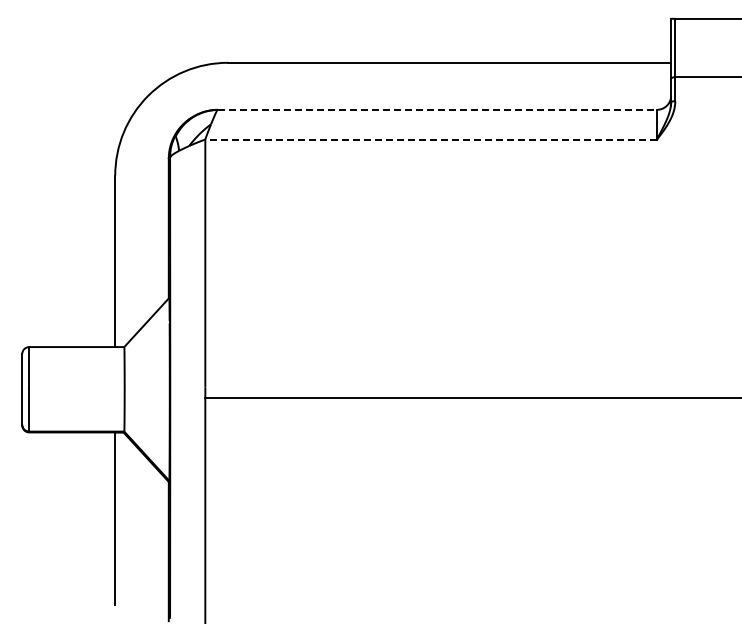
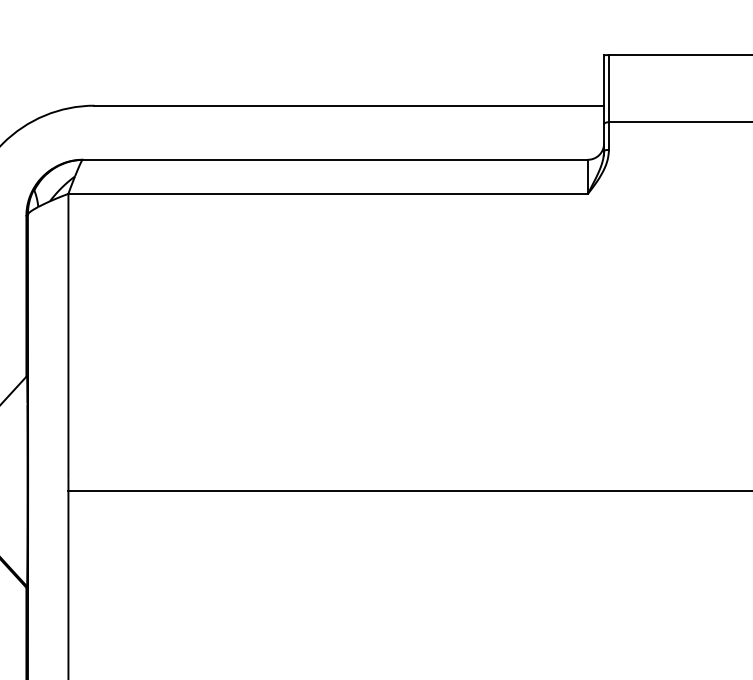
line: (437, 109) -> (335, 159), dashed -> solid
line: (431, 139) -> (328, 193), dashed -> solid

